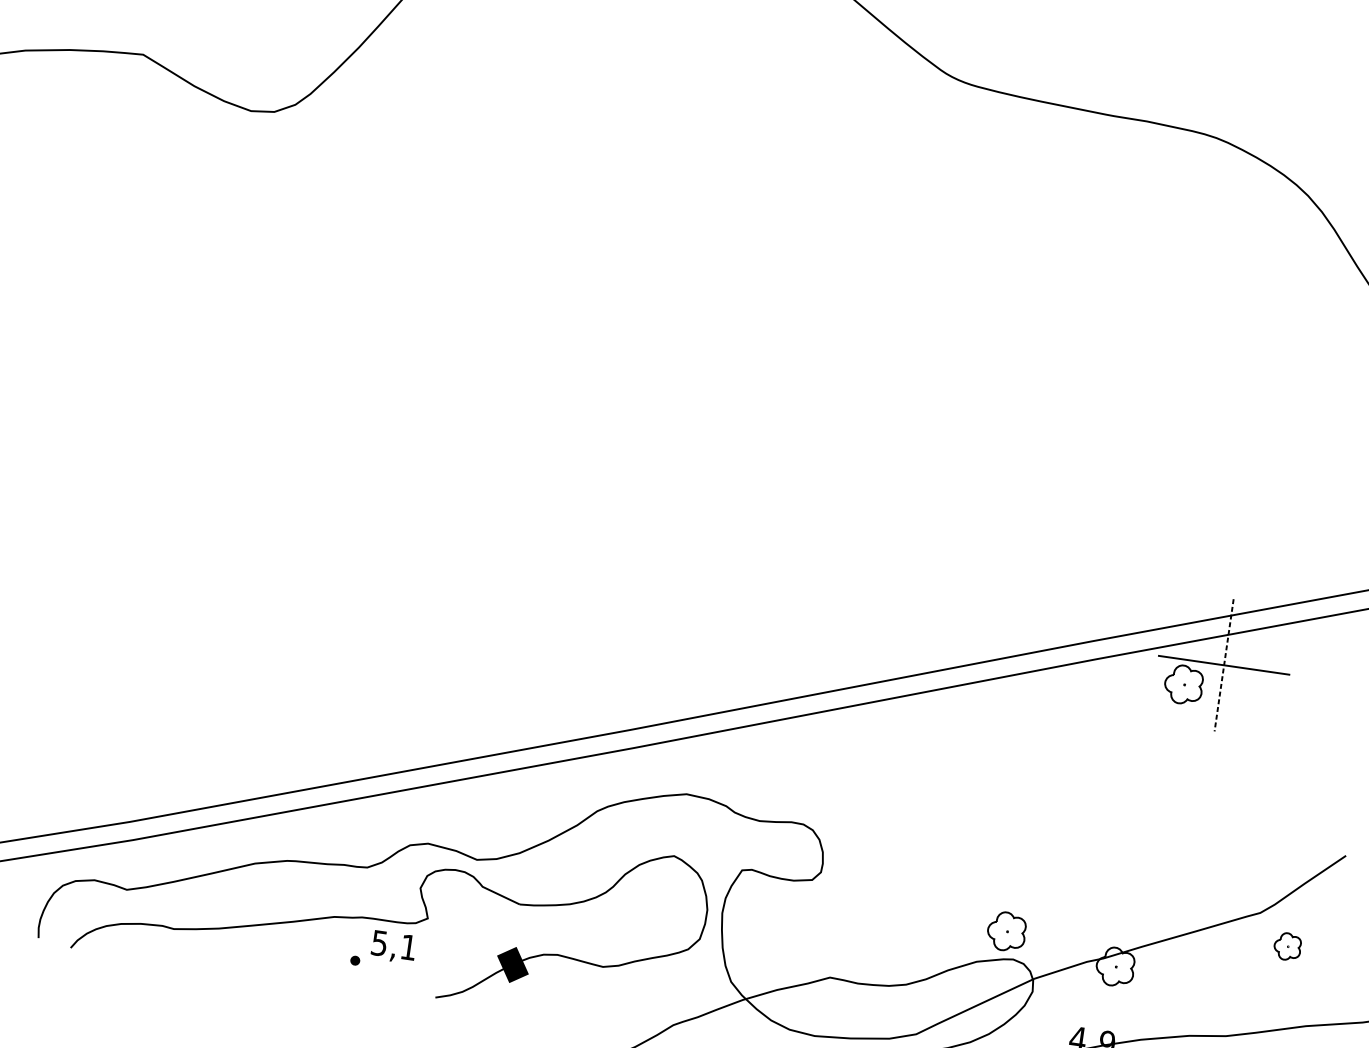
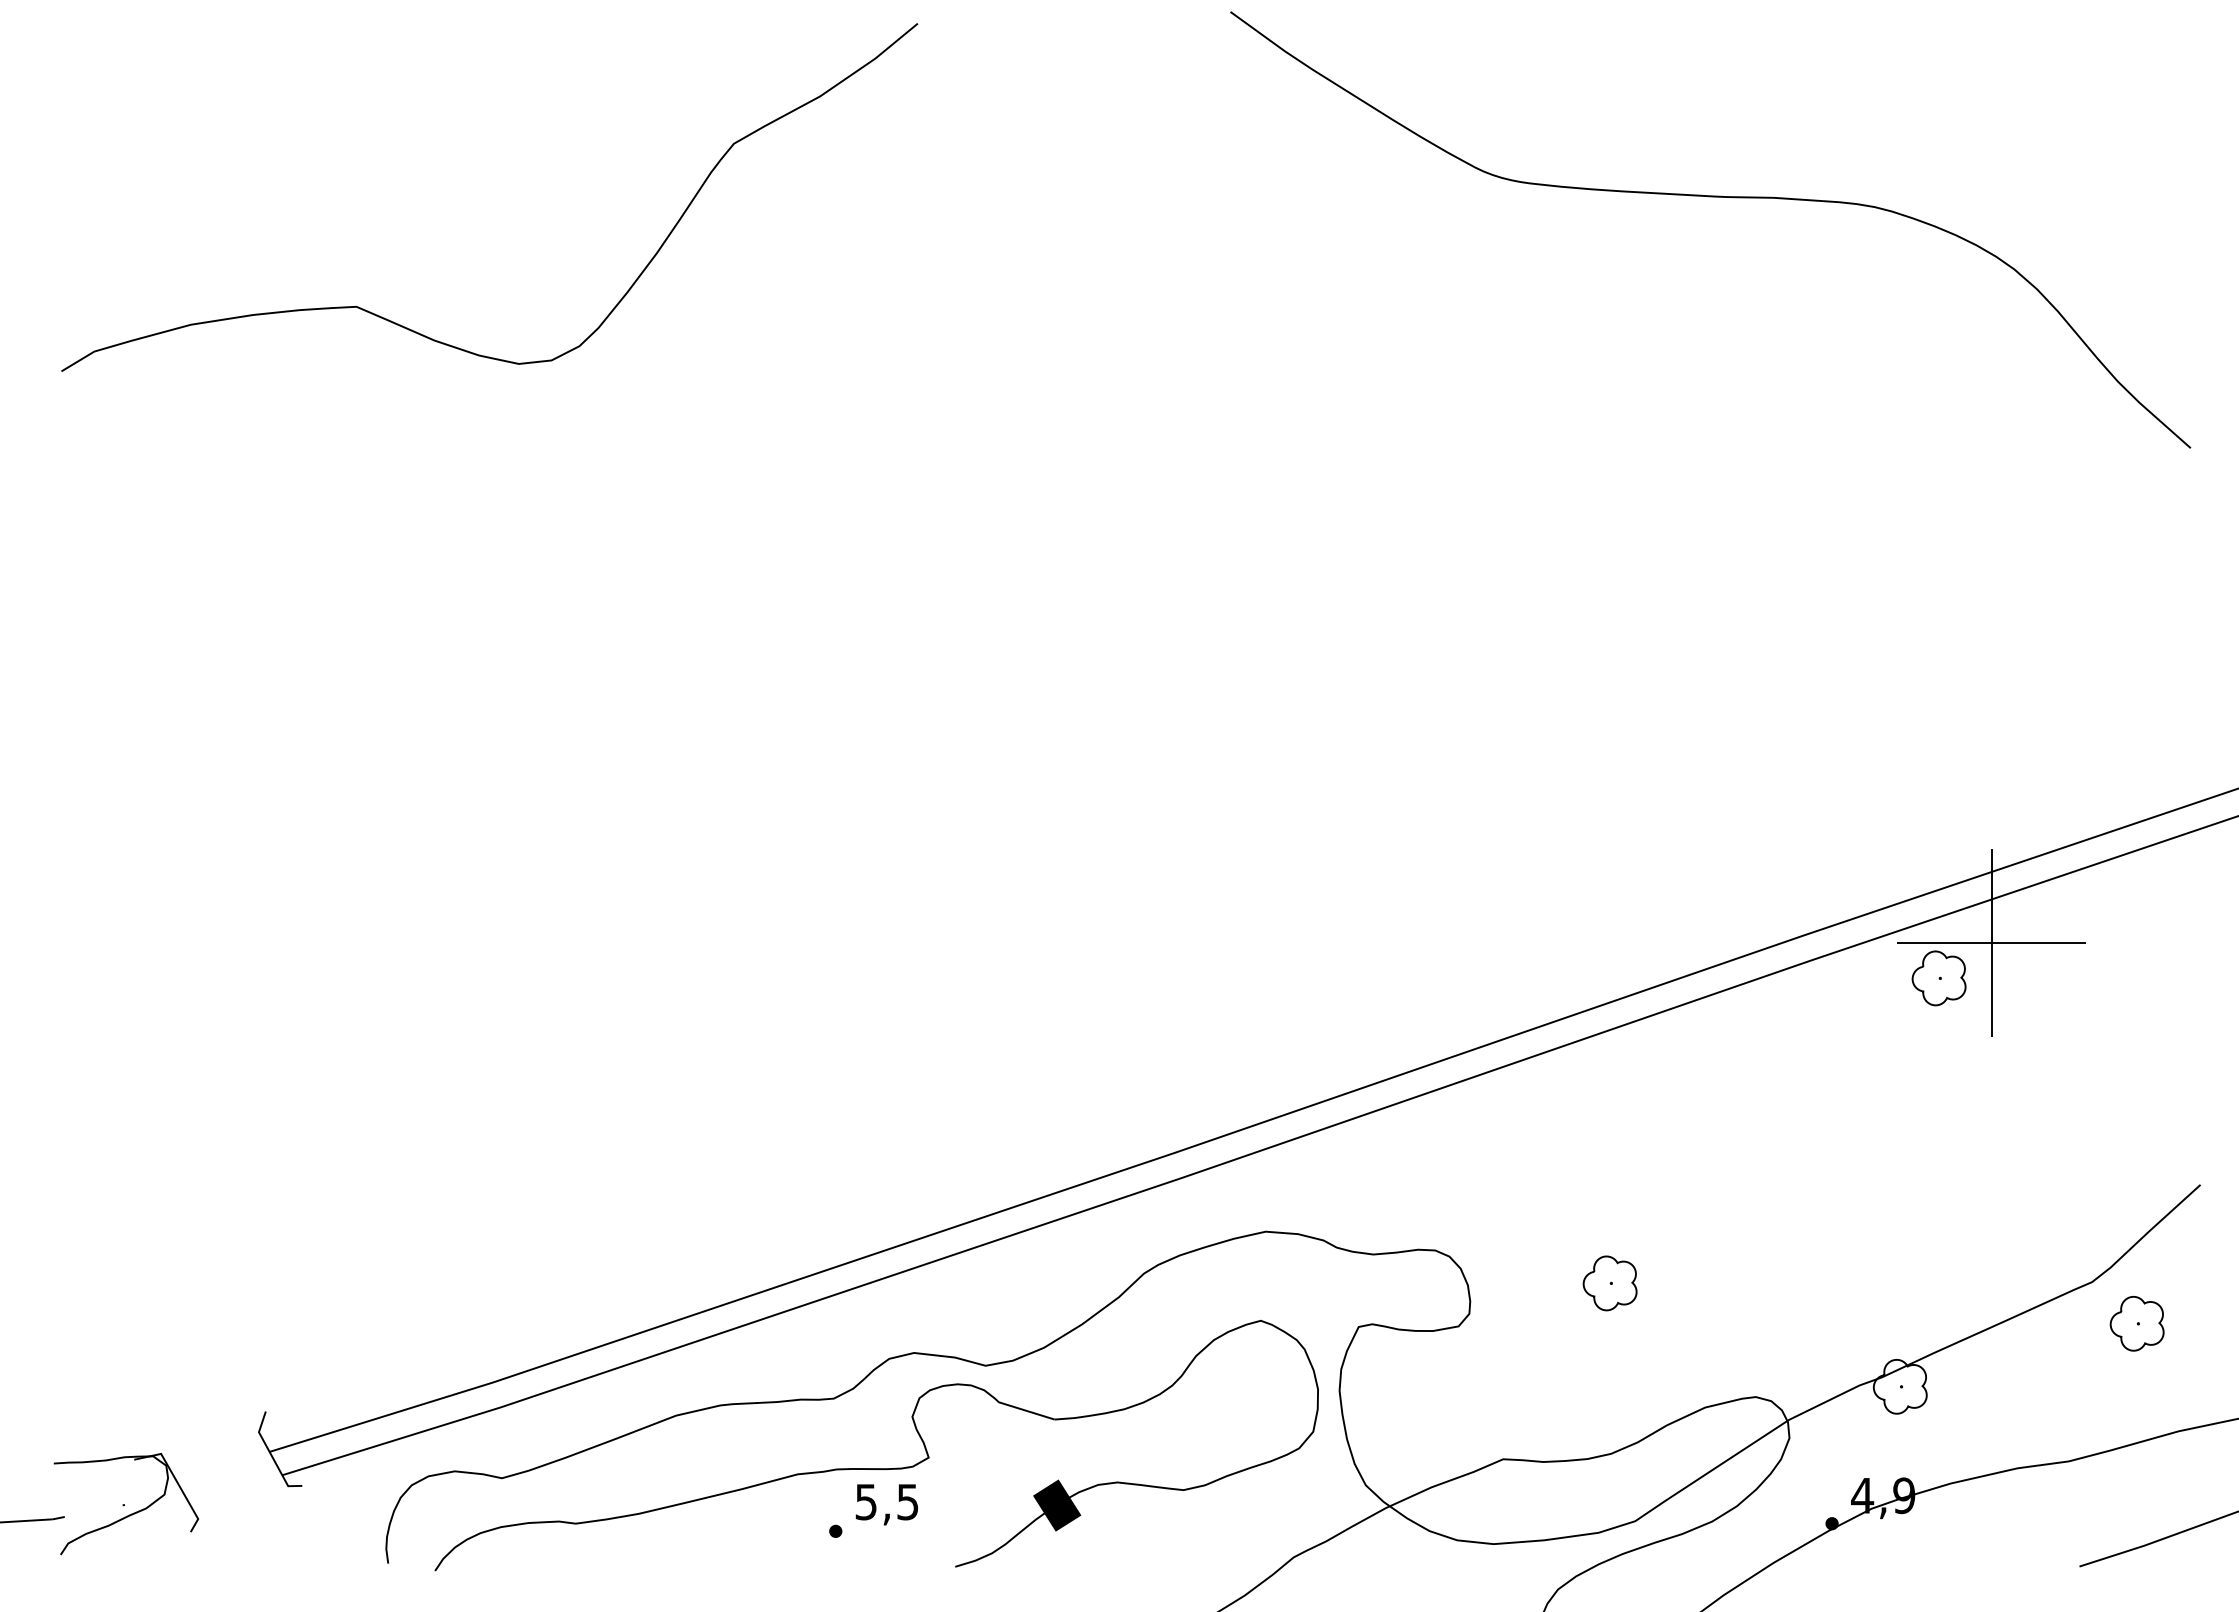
line: (1224, 665) -> (1991, 943), dashed -> solid
part: (1006, 931) -> (1609, 1283), moved
part: (1287, 946) -> (2136, 1323), size x1.43
text: (408, 947) -> (907, 1502), 5,1 -> 5,5

